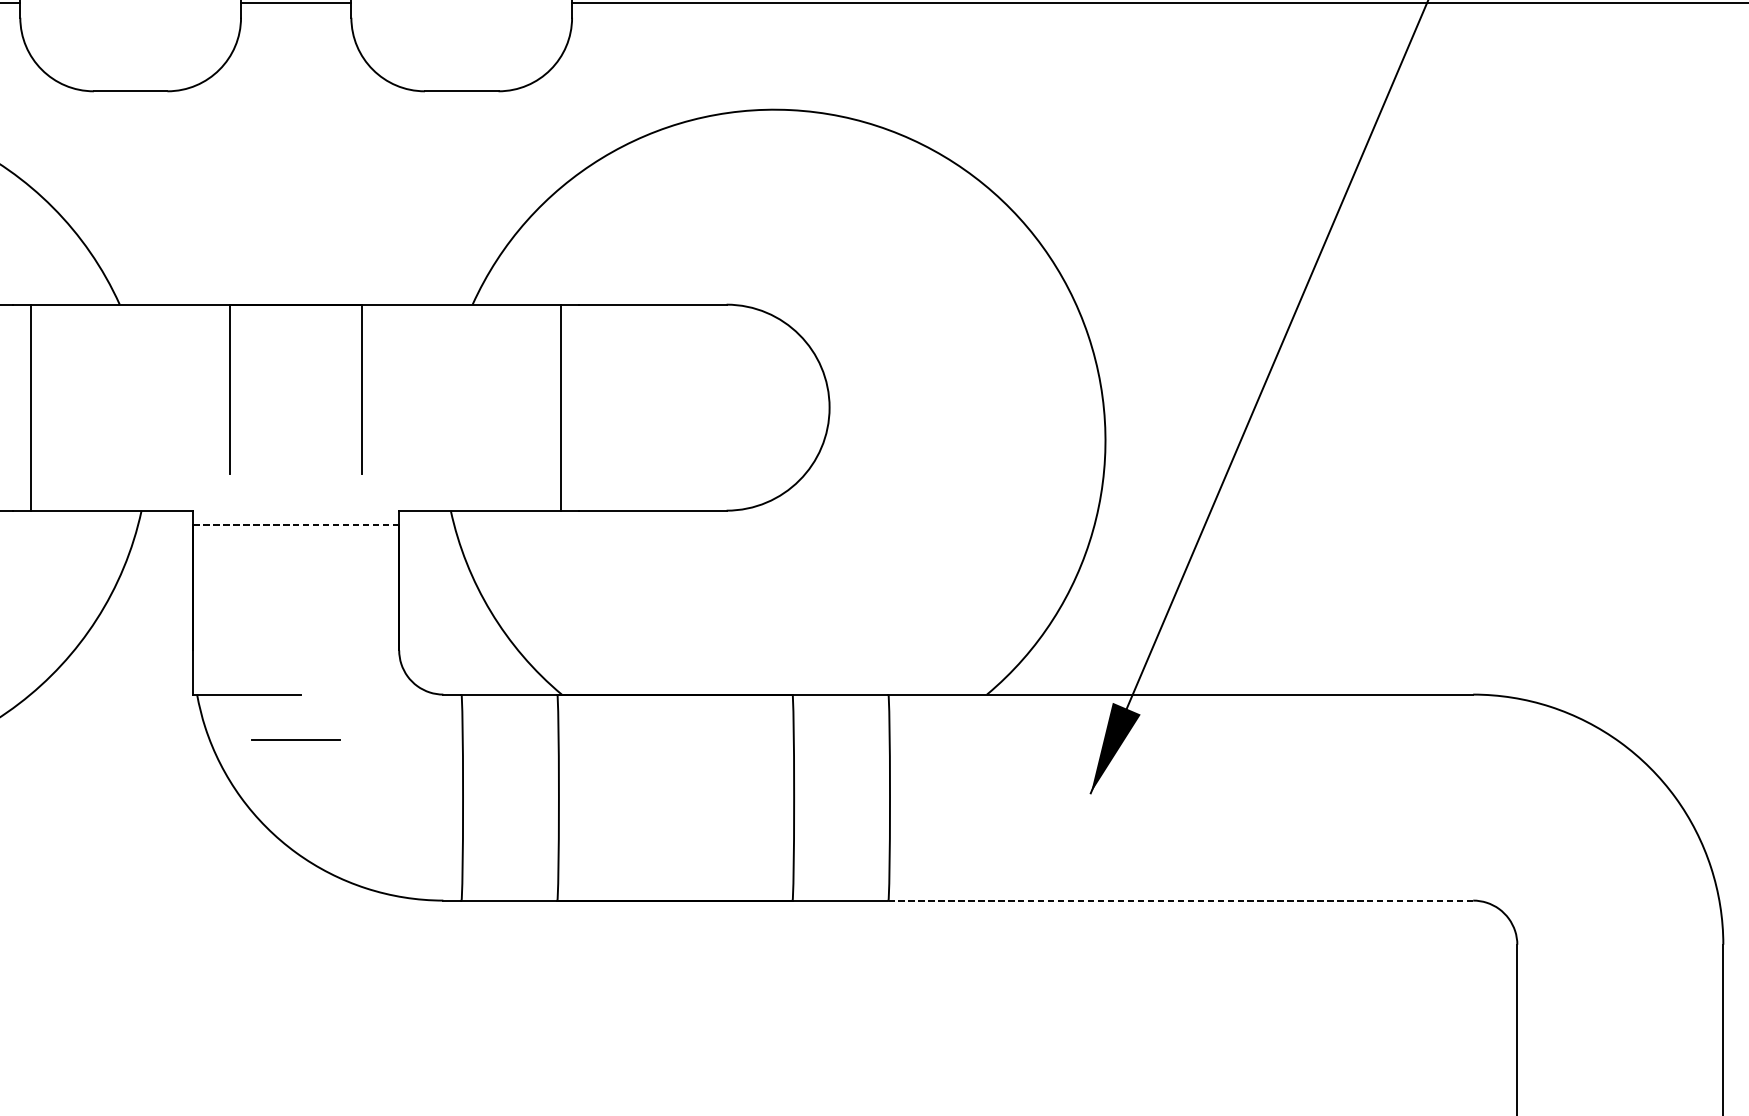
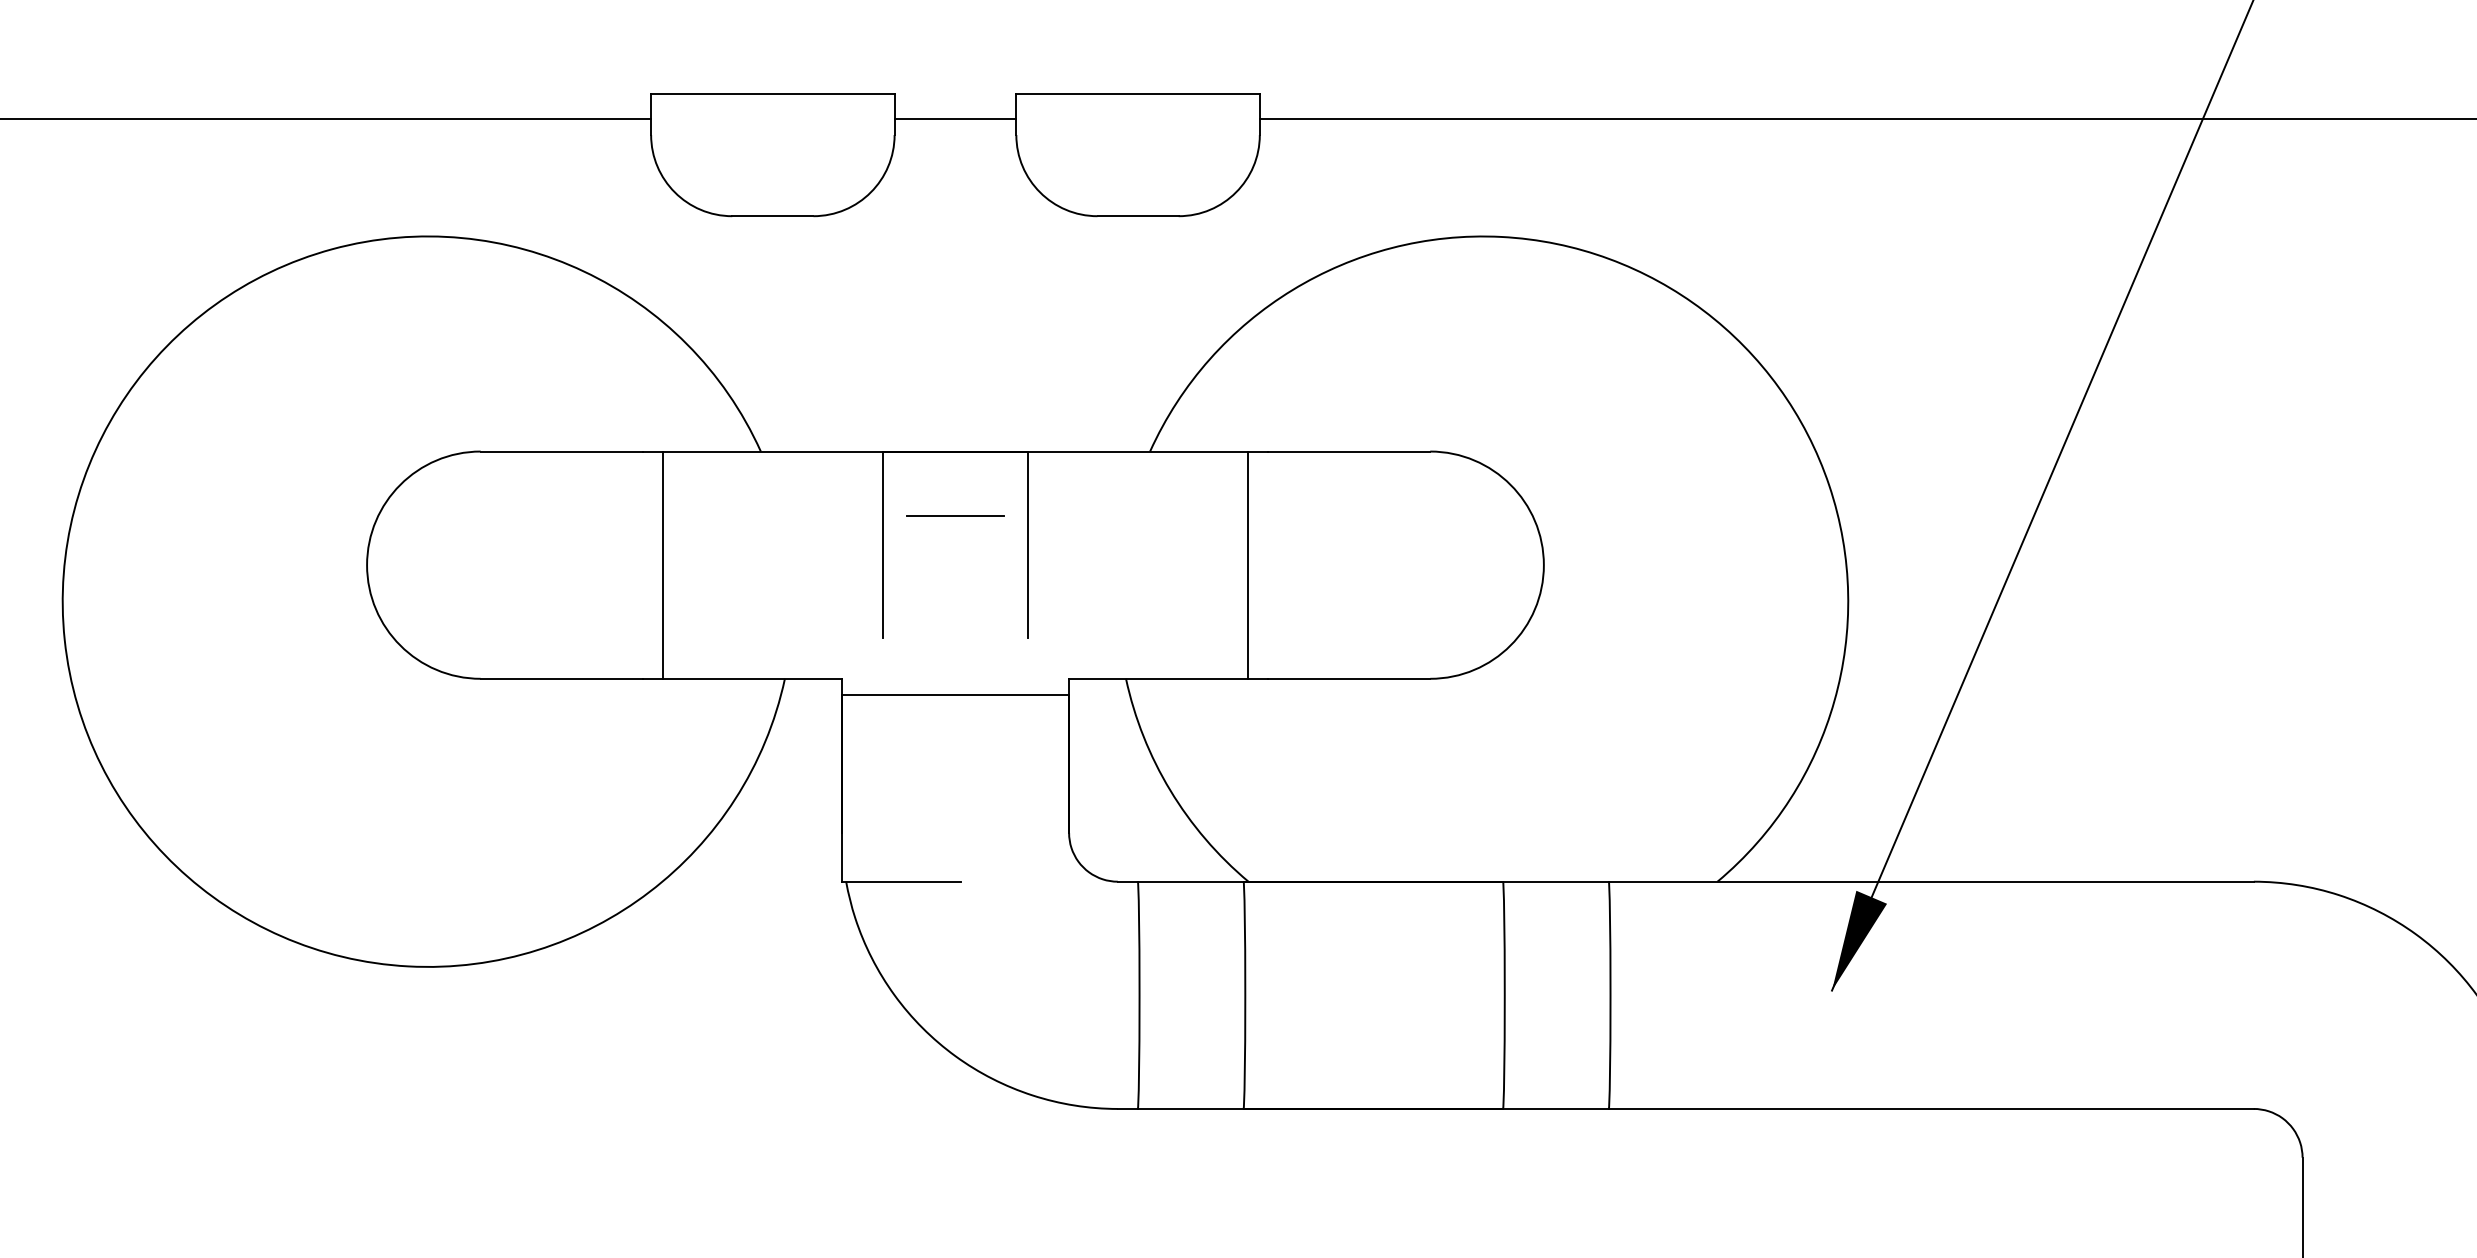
line: (296, 525) -> (955, 695), dashed -> solid
line: (296, 738) -> (955, 515), moved
line: (1180, 900) -> (1931, 1108), dashed -> solid

